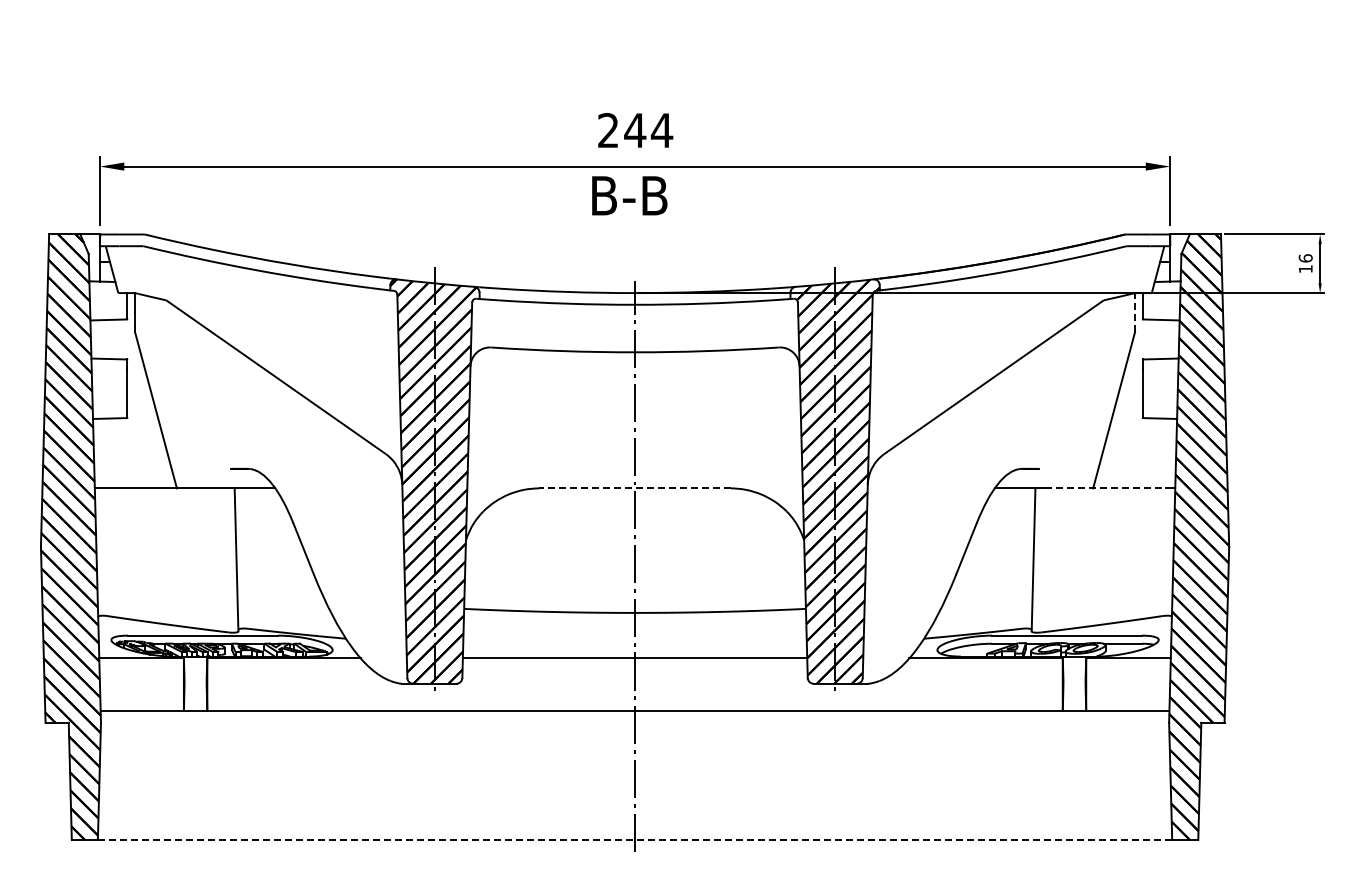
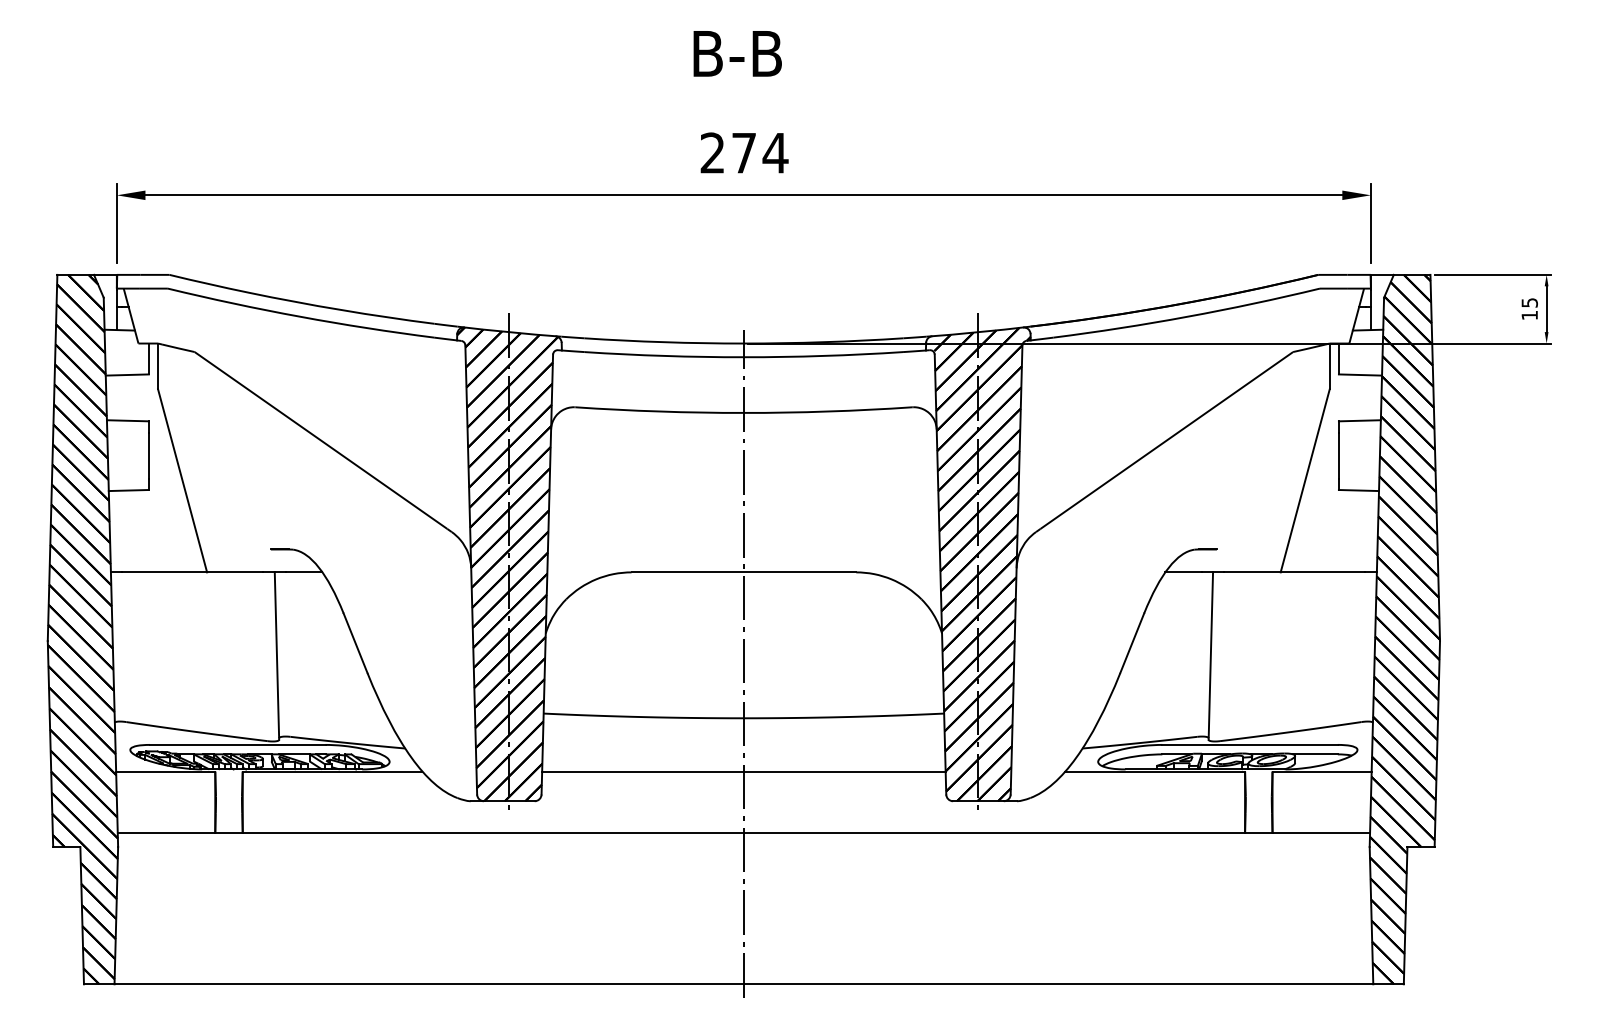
text: (635, 130) -> (744, 153), 244 -> 274
text: (629, 195) -> (737, 53), moved
text: (1305, 258) -> (1529, 303), 16 -> 15
line: (1135, 312) -> (1330, 366), dashed -> solid
line: (635, 488) -> (744, 572), dashed -> solid
line: (1105, 488) -> (1295, 572), dashed -> solid
line: (634, 839) -> (743, 983), dashed -> solid

